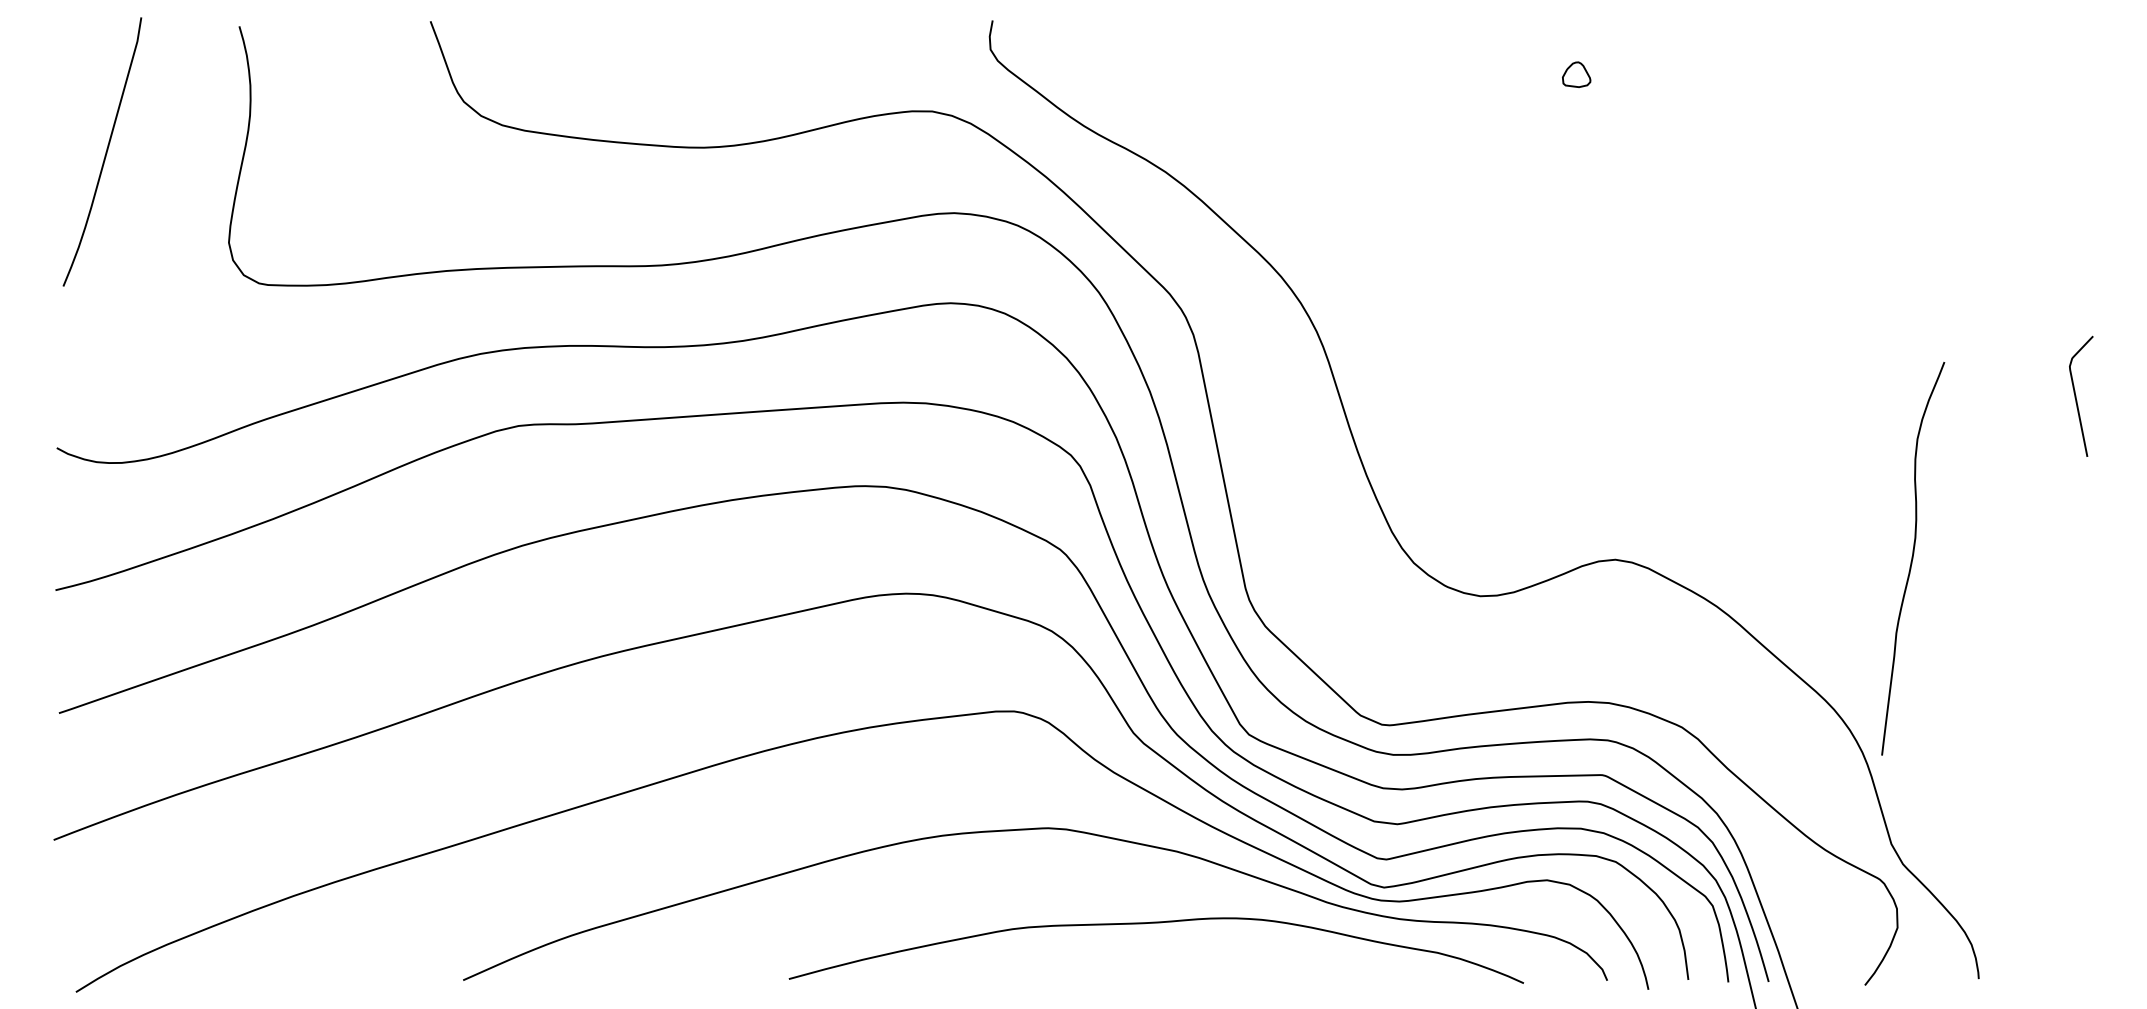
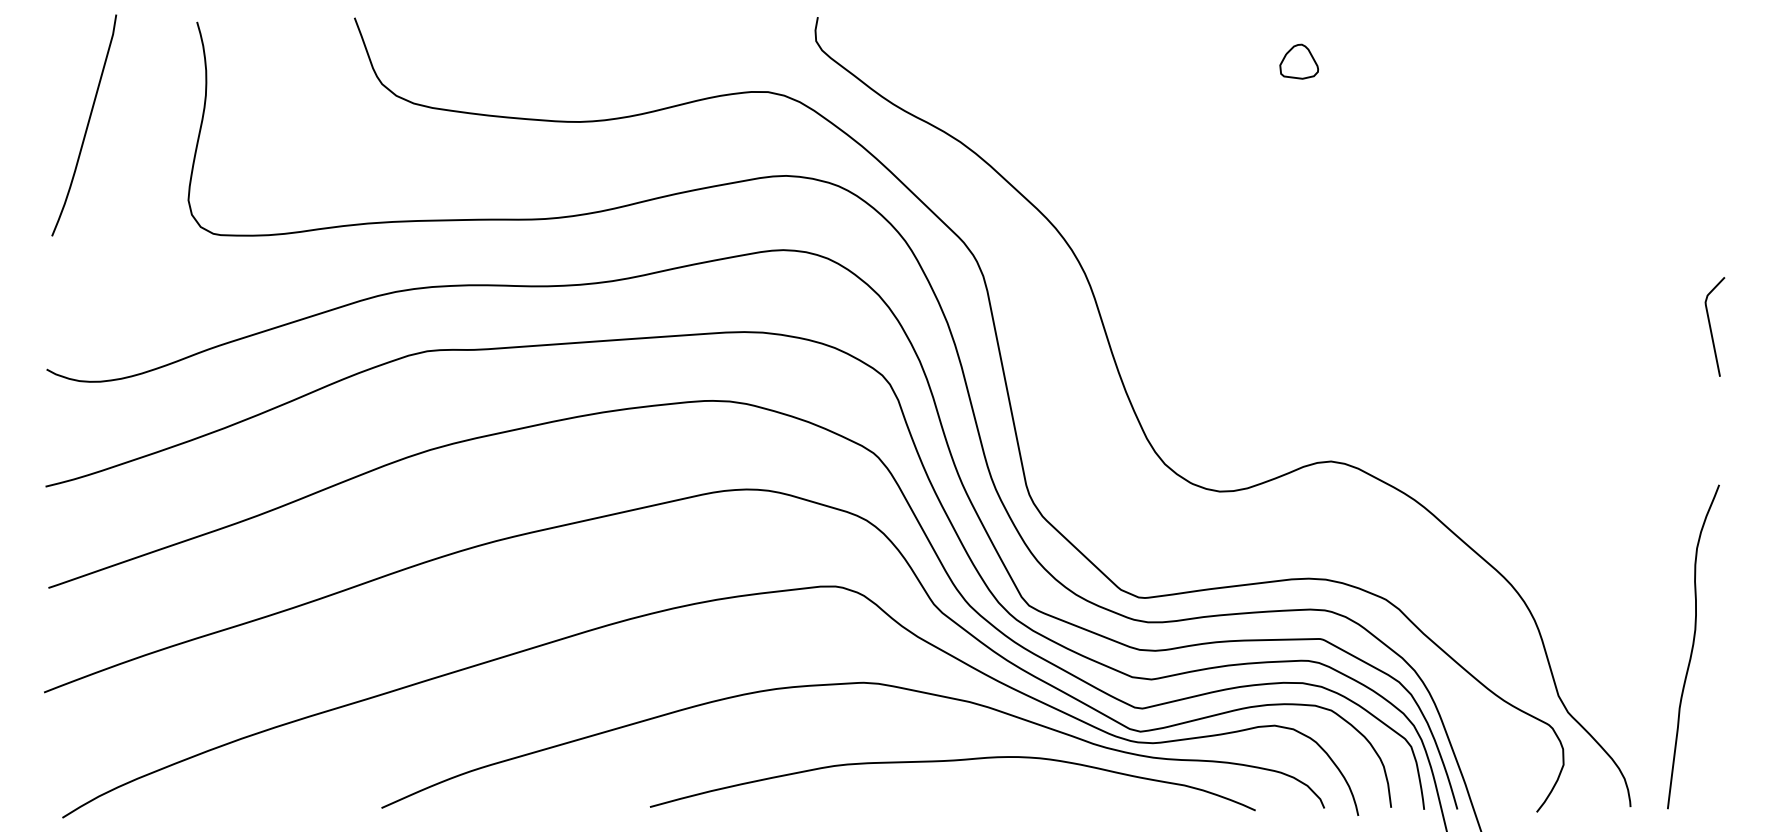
part: (1576, 74) -> (1299, 61), size x1.67
curve: (1913, 558) -> (1693, 646), moved

